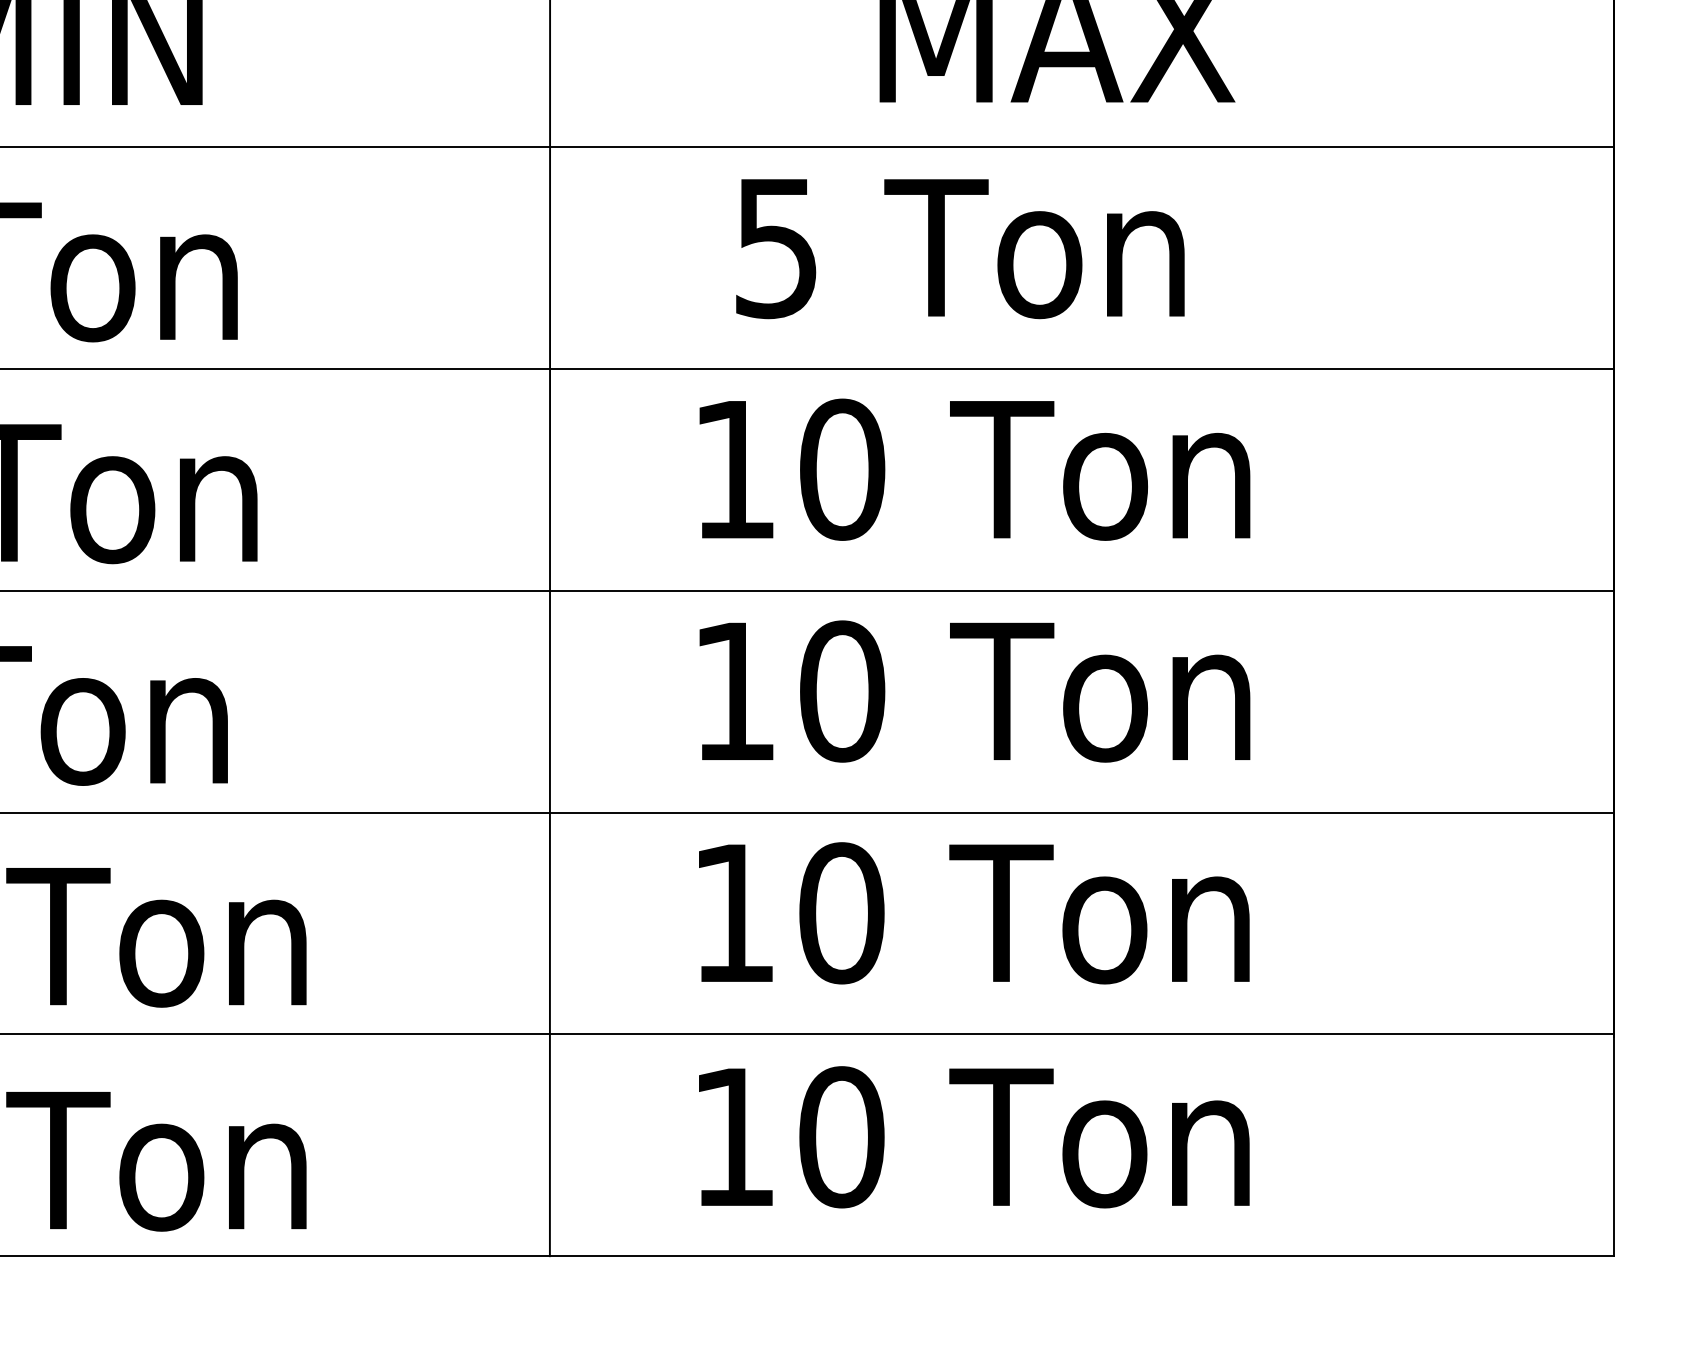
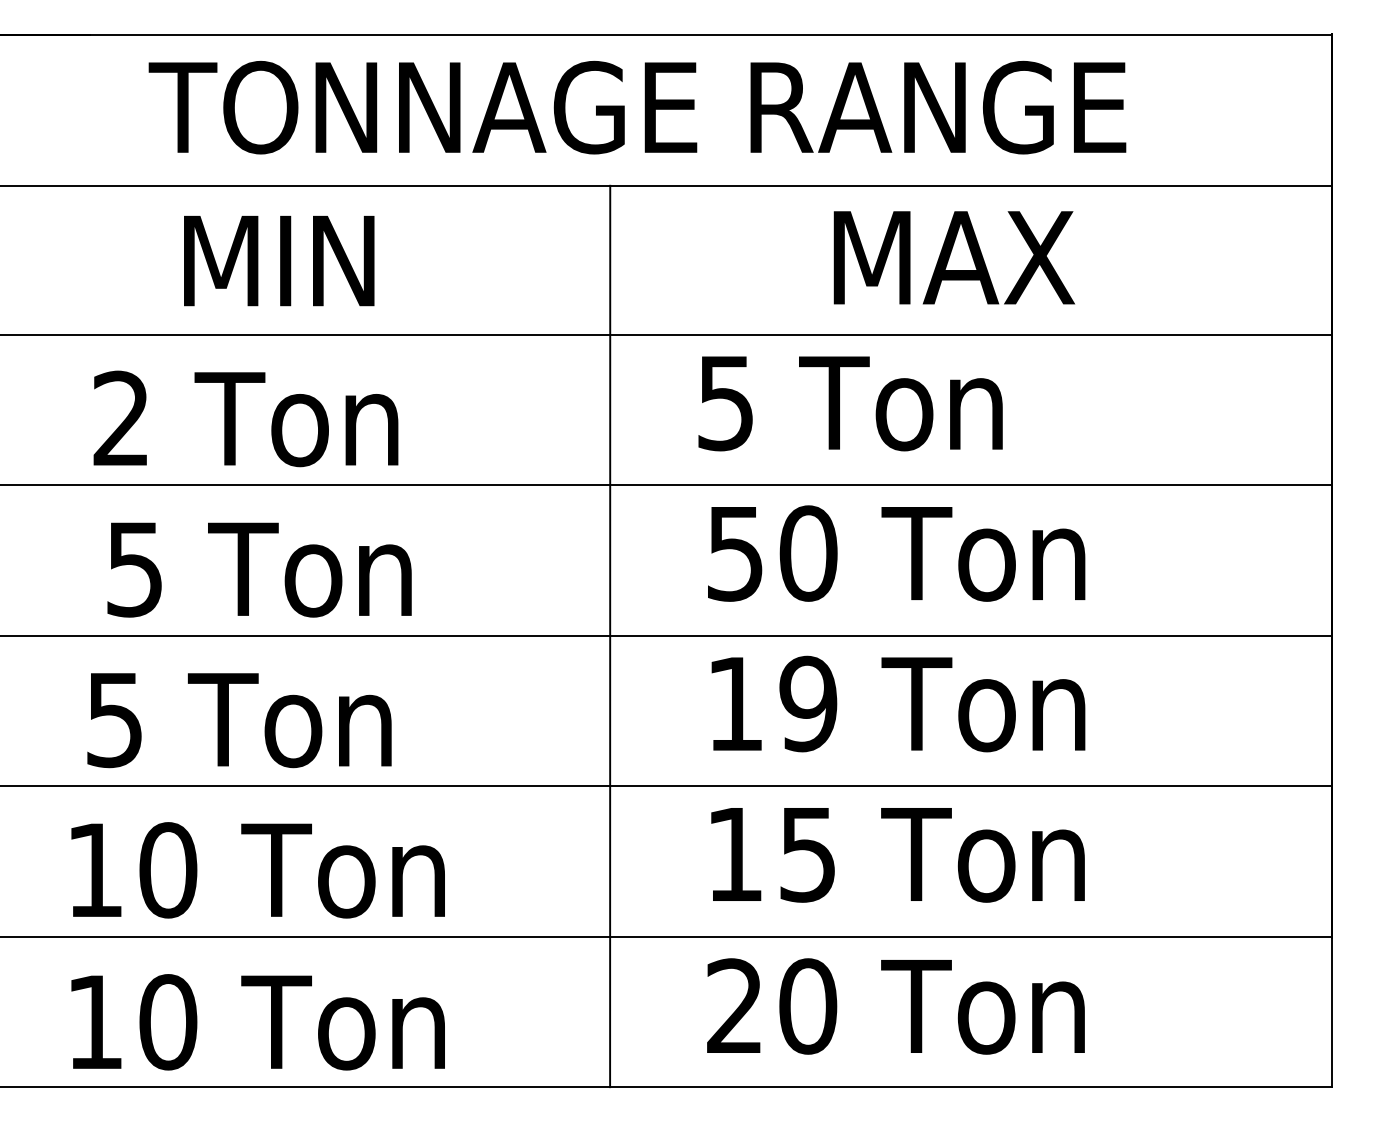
text: (960, 248) -> (850, 403), moved
text: (734, 471) -> (735, 554), 10 -> 50
text: (842, 690) -> (808, 703), 10 -> 19
text: (842, 913) -> (808, 854), 10 -> 15
text: (733, 1135) -> (734, 1005), 10 -> 20

